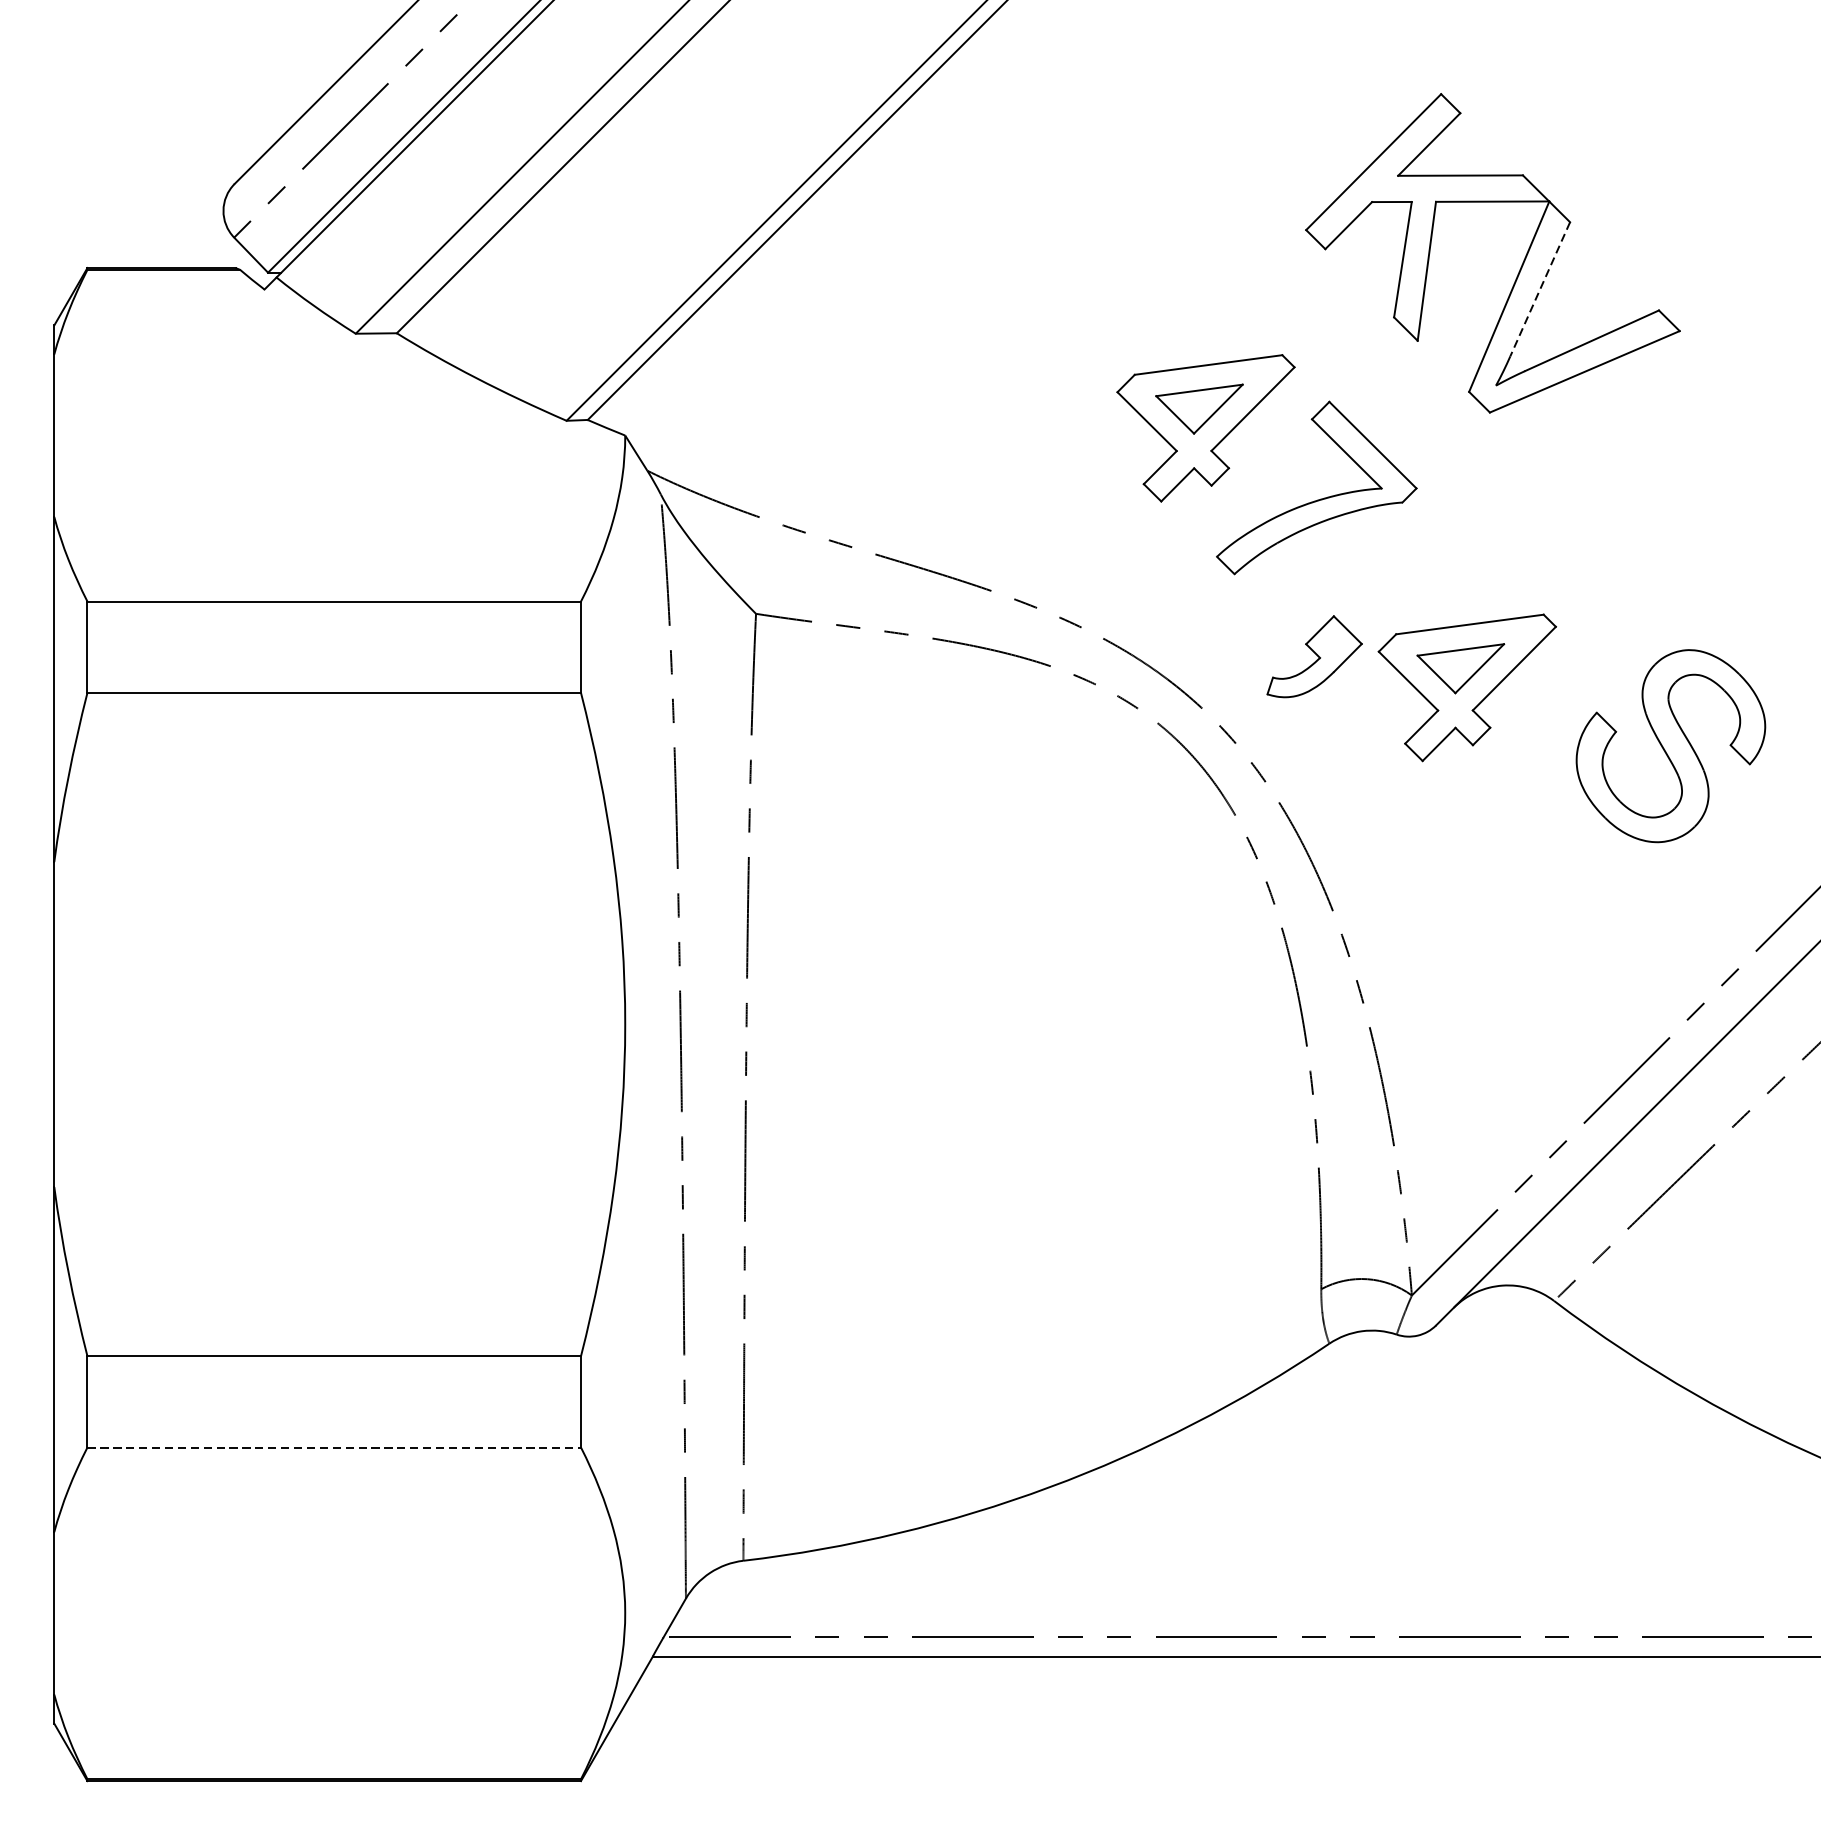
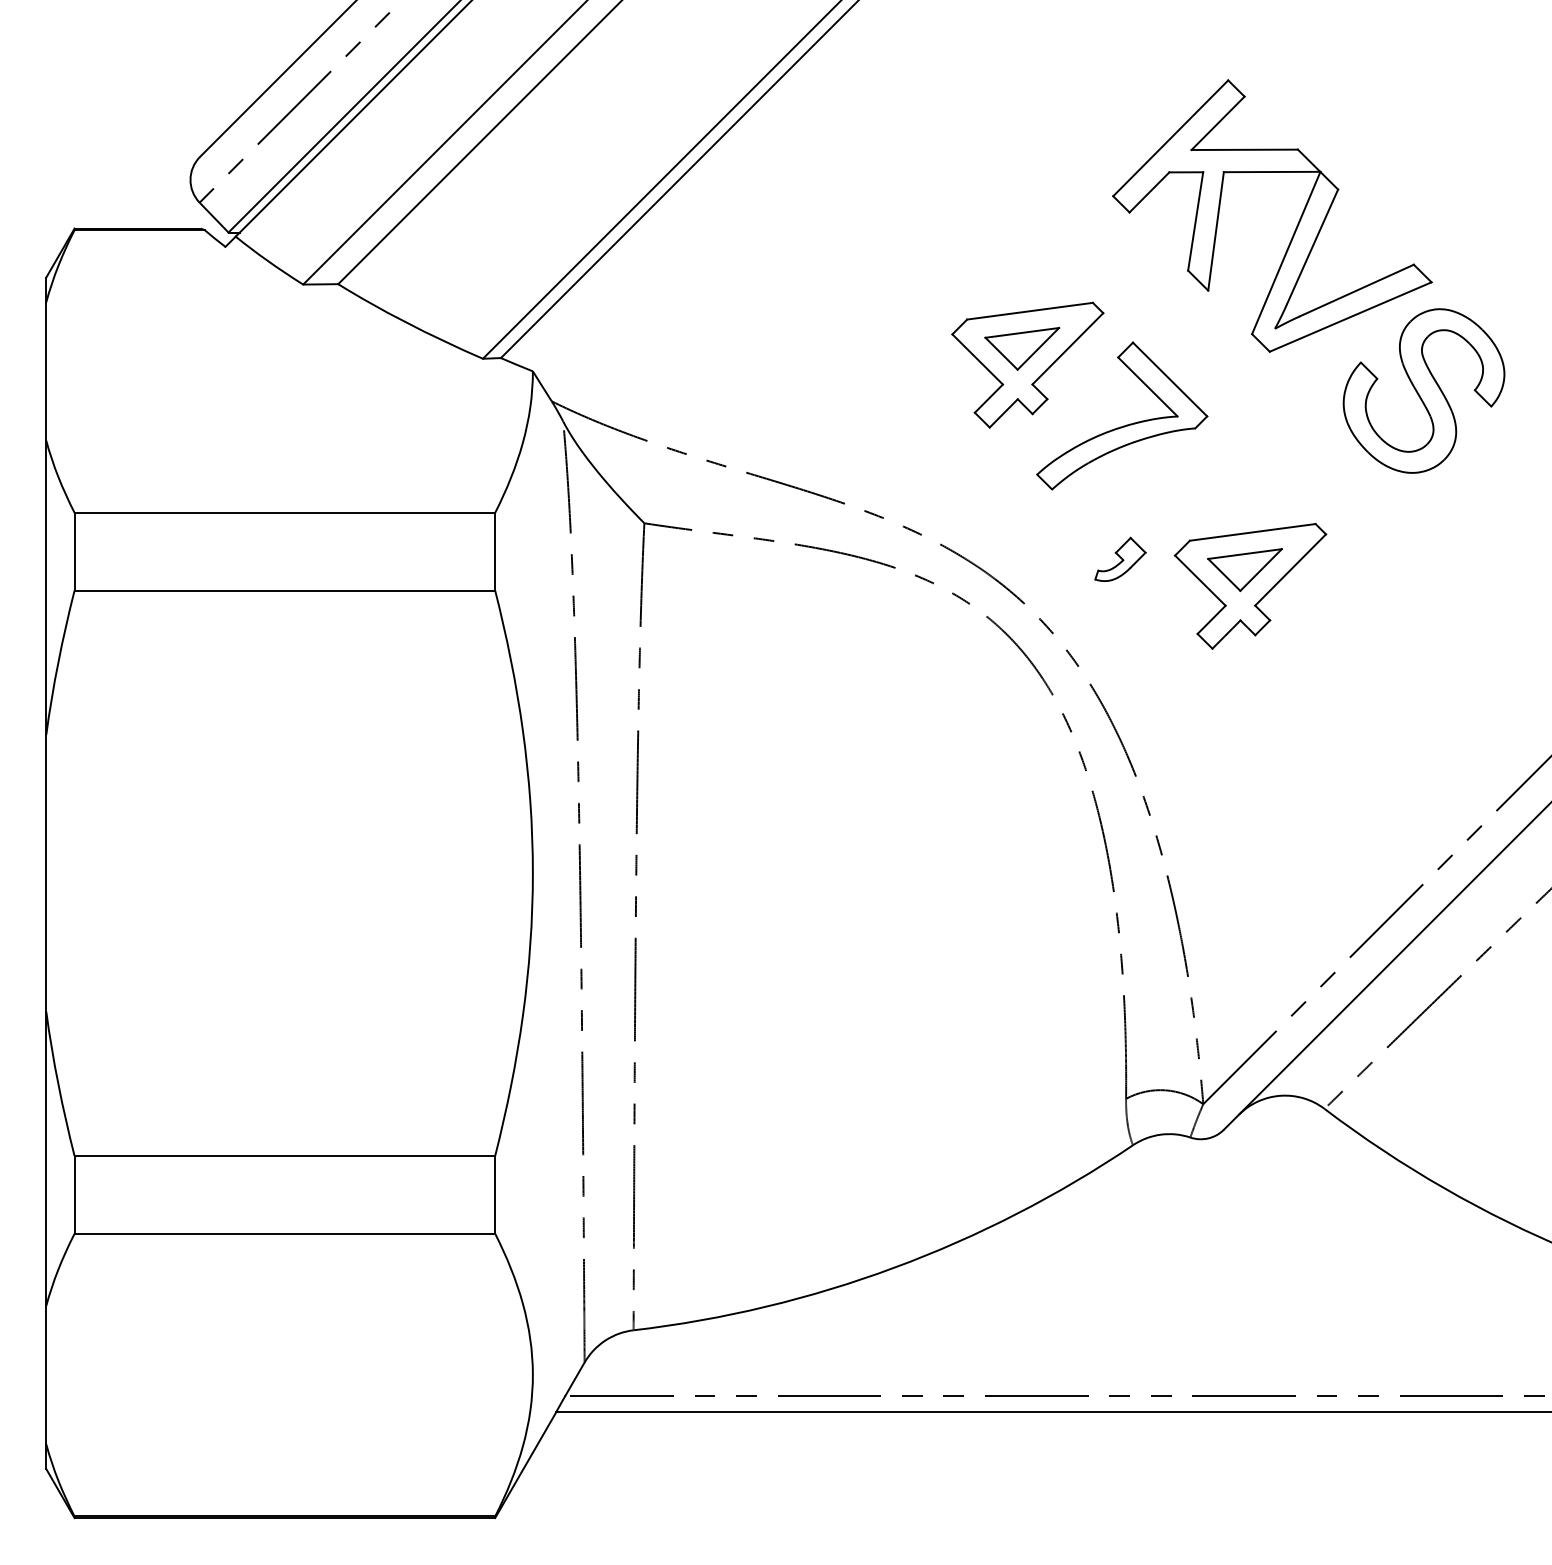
line: (1540, 289) -> (1312, 246), dashed -> solid
part: (1314, 655) -> (1120, 558), size x0.62
part: (1670, 745) -> (1423, 390), moved
line: (334, 1447) -> (285, 1233), dashed -> solid

